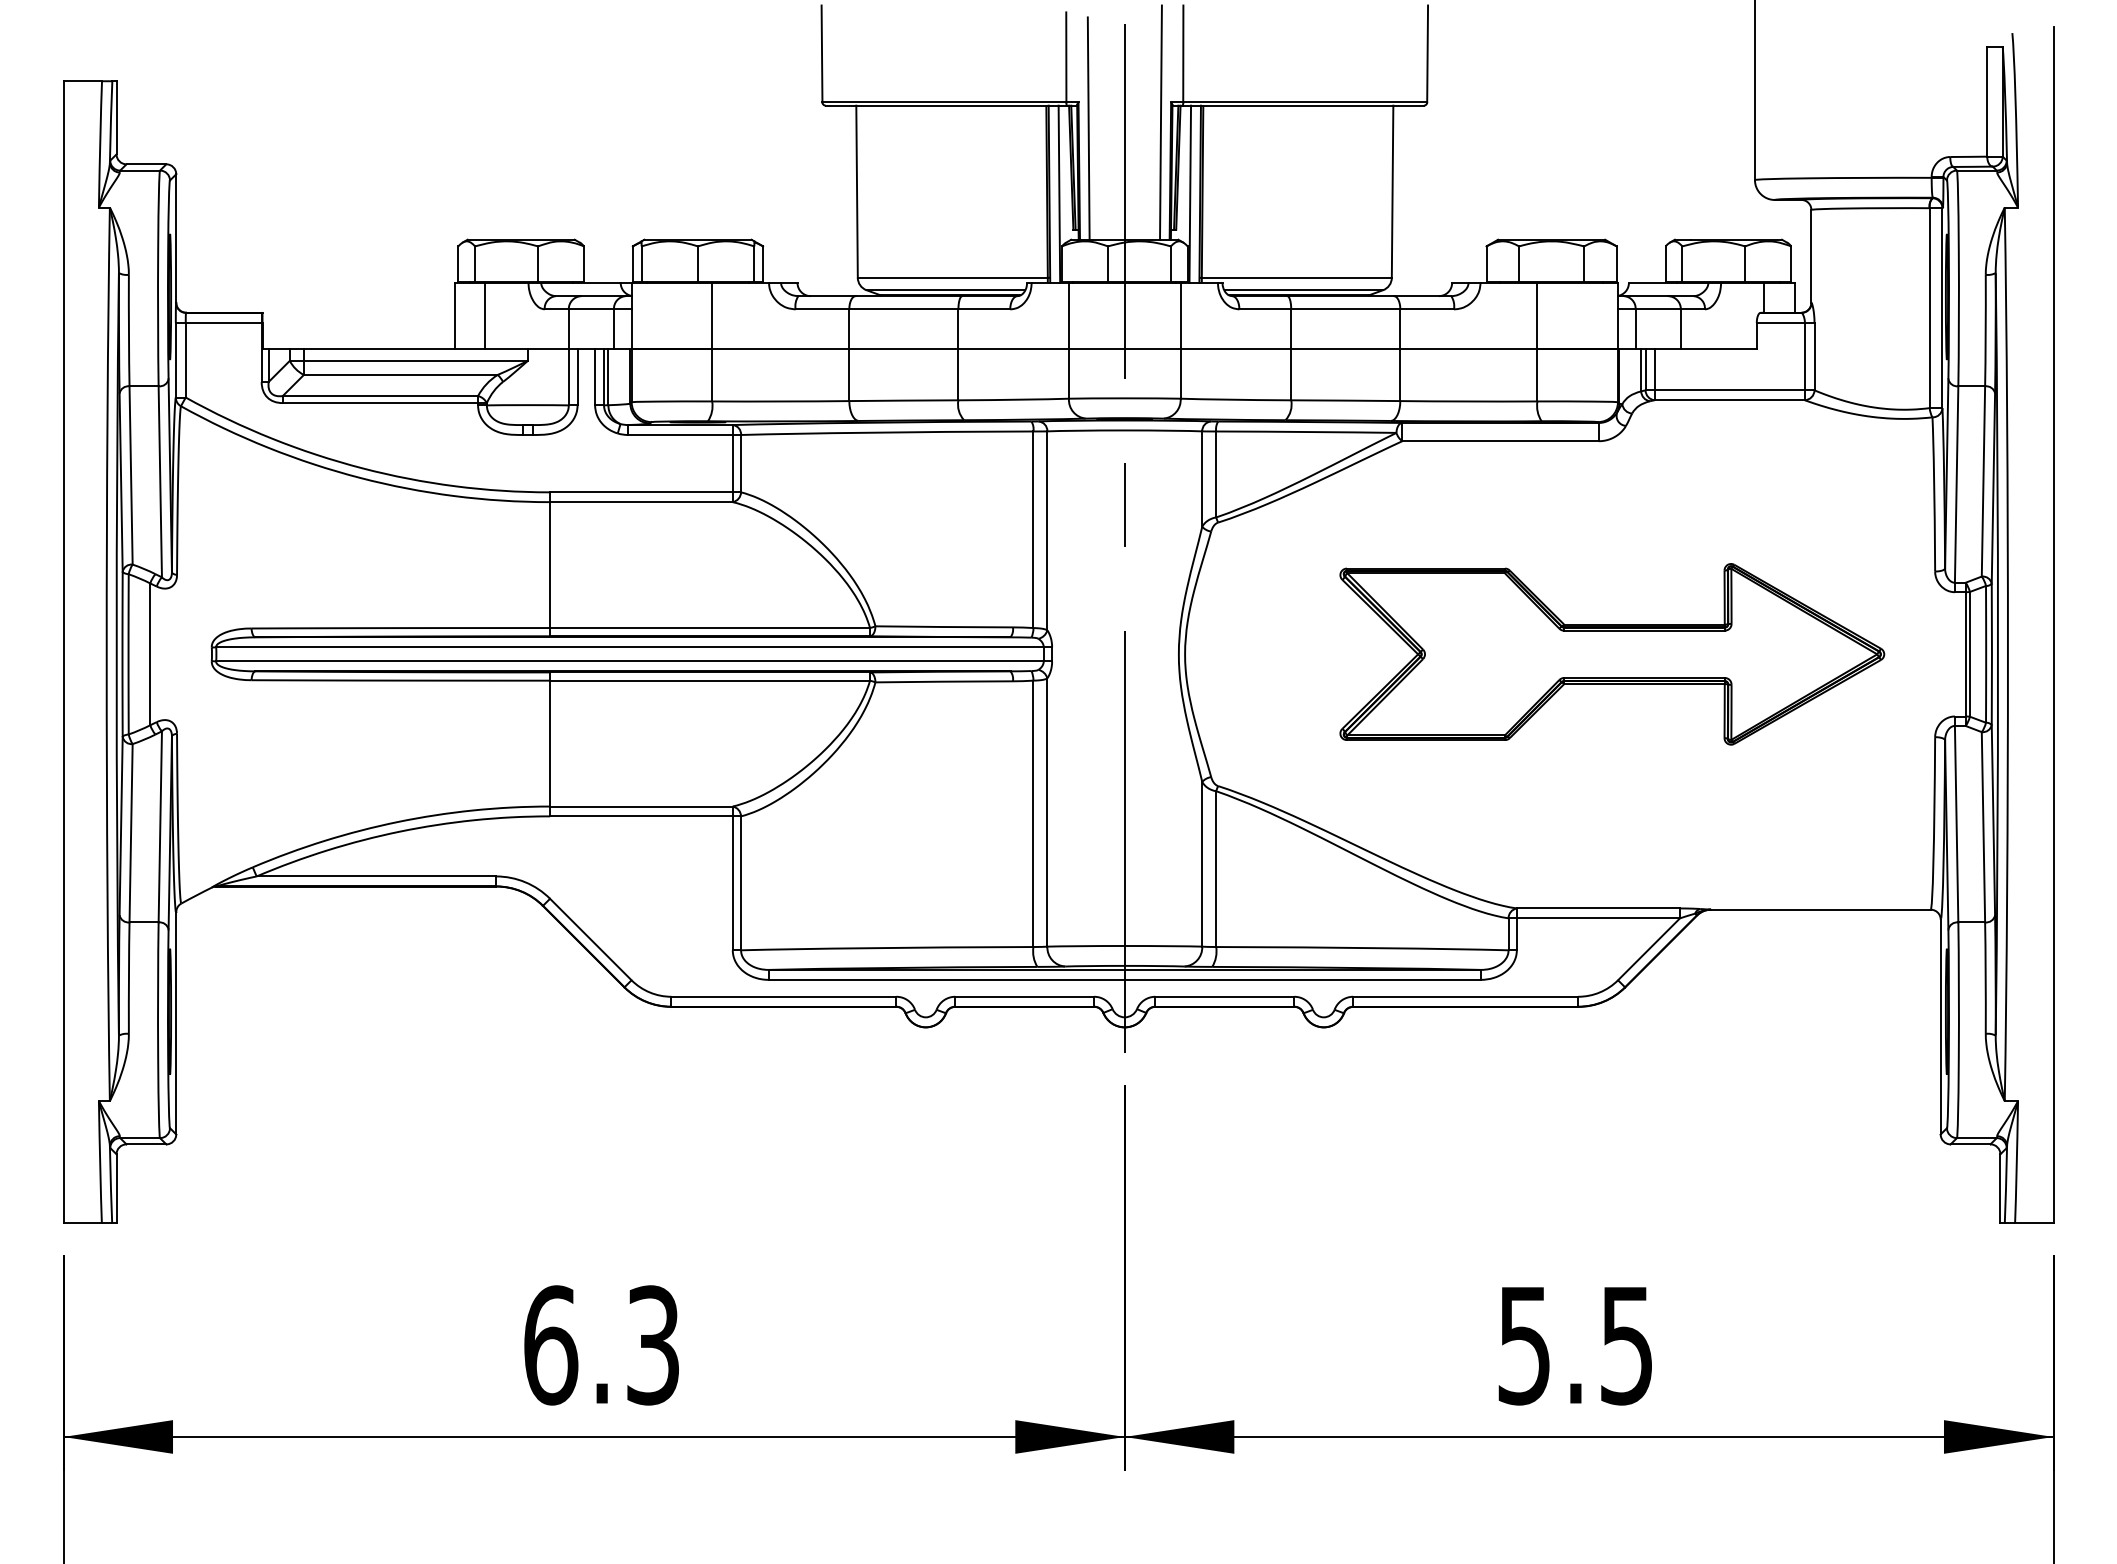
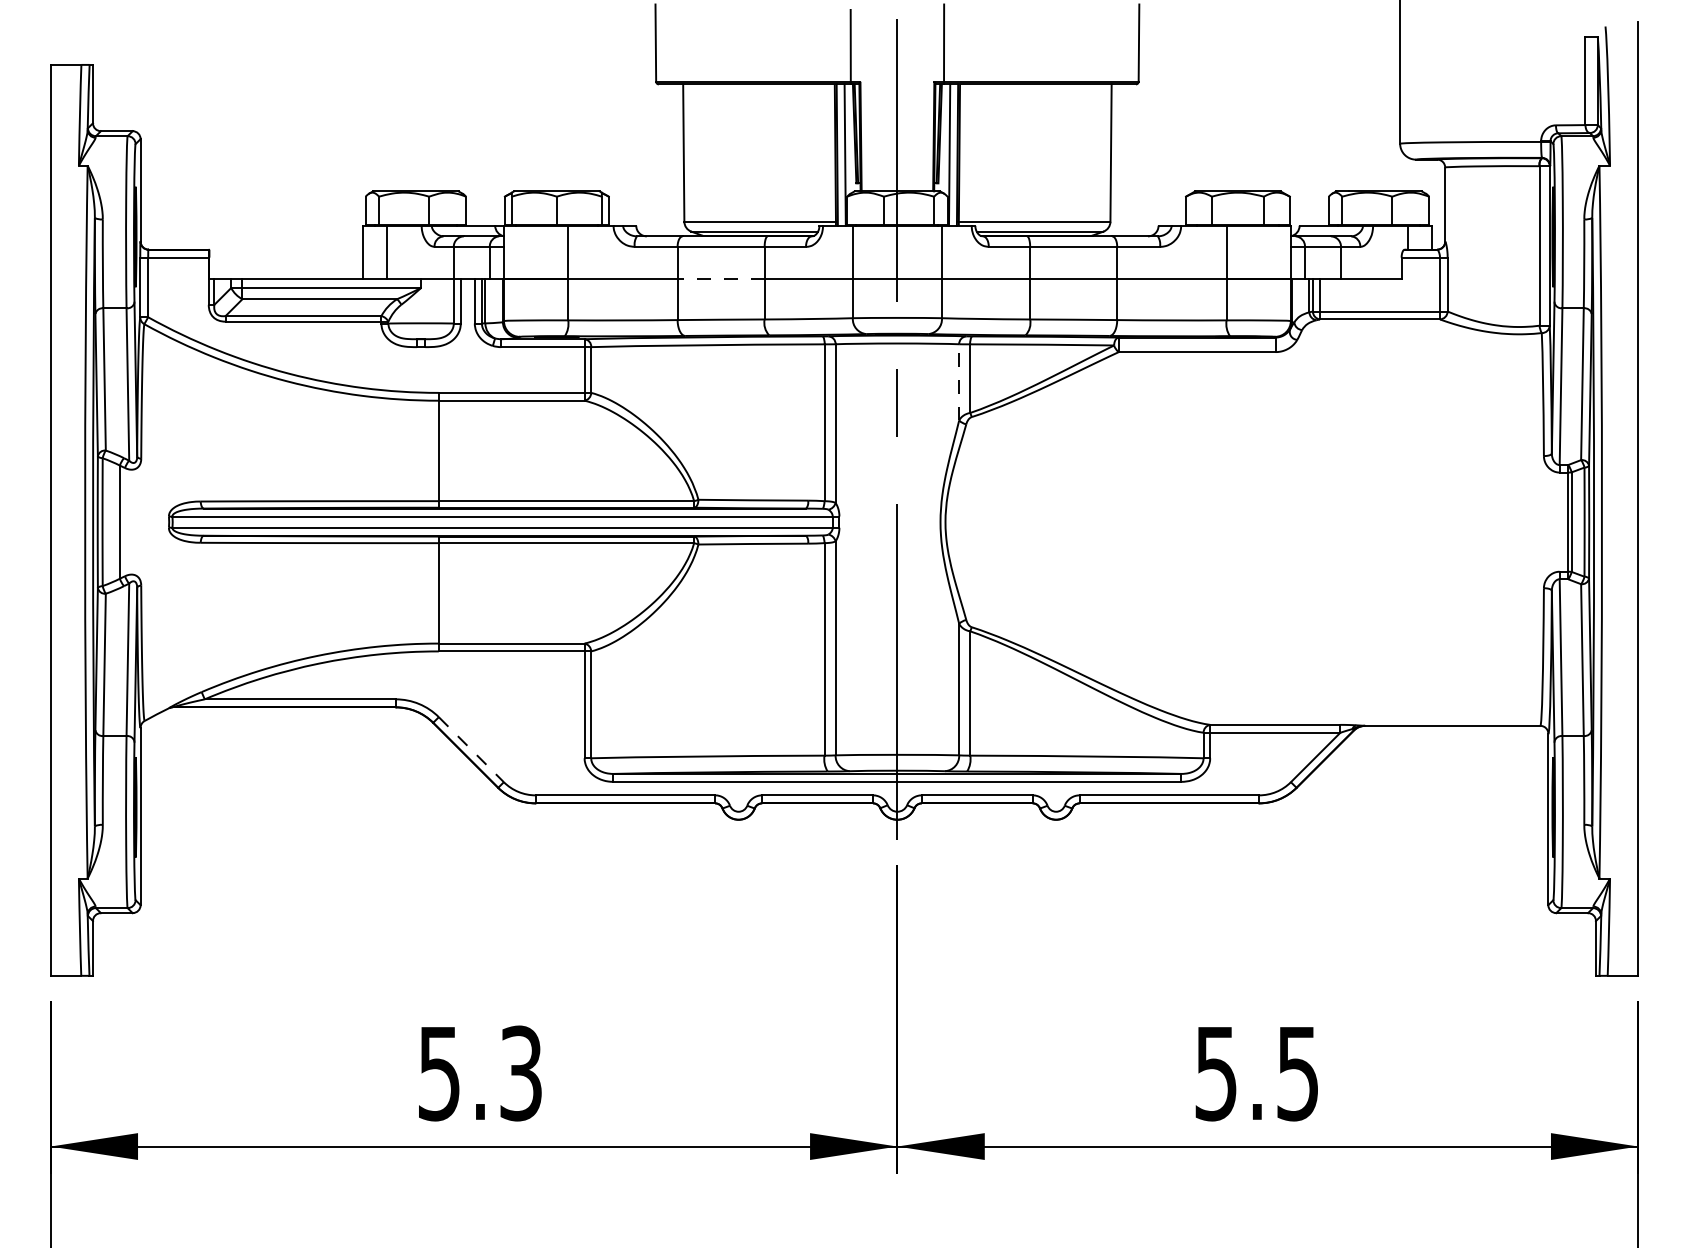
line: (1161, 122) -> (926, 97), removed
line: (1088, 128) -> (868, 102), removed
line: (904, 348) -> (721, 278), solid -> dashed
line: (1202, 478) -> (959, 381), solid -> dashed
part: (1612, 654) -> (1286, 522), removed
line: (590, 939) -> (471, 749), solid -> dashed
text: (550, 1345) -> (439, 1073), 6.3 -> 5.3

